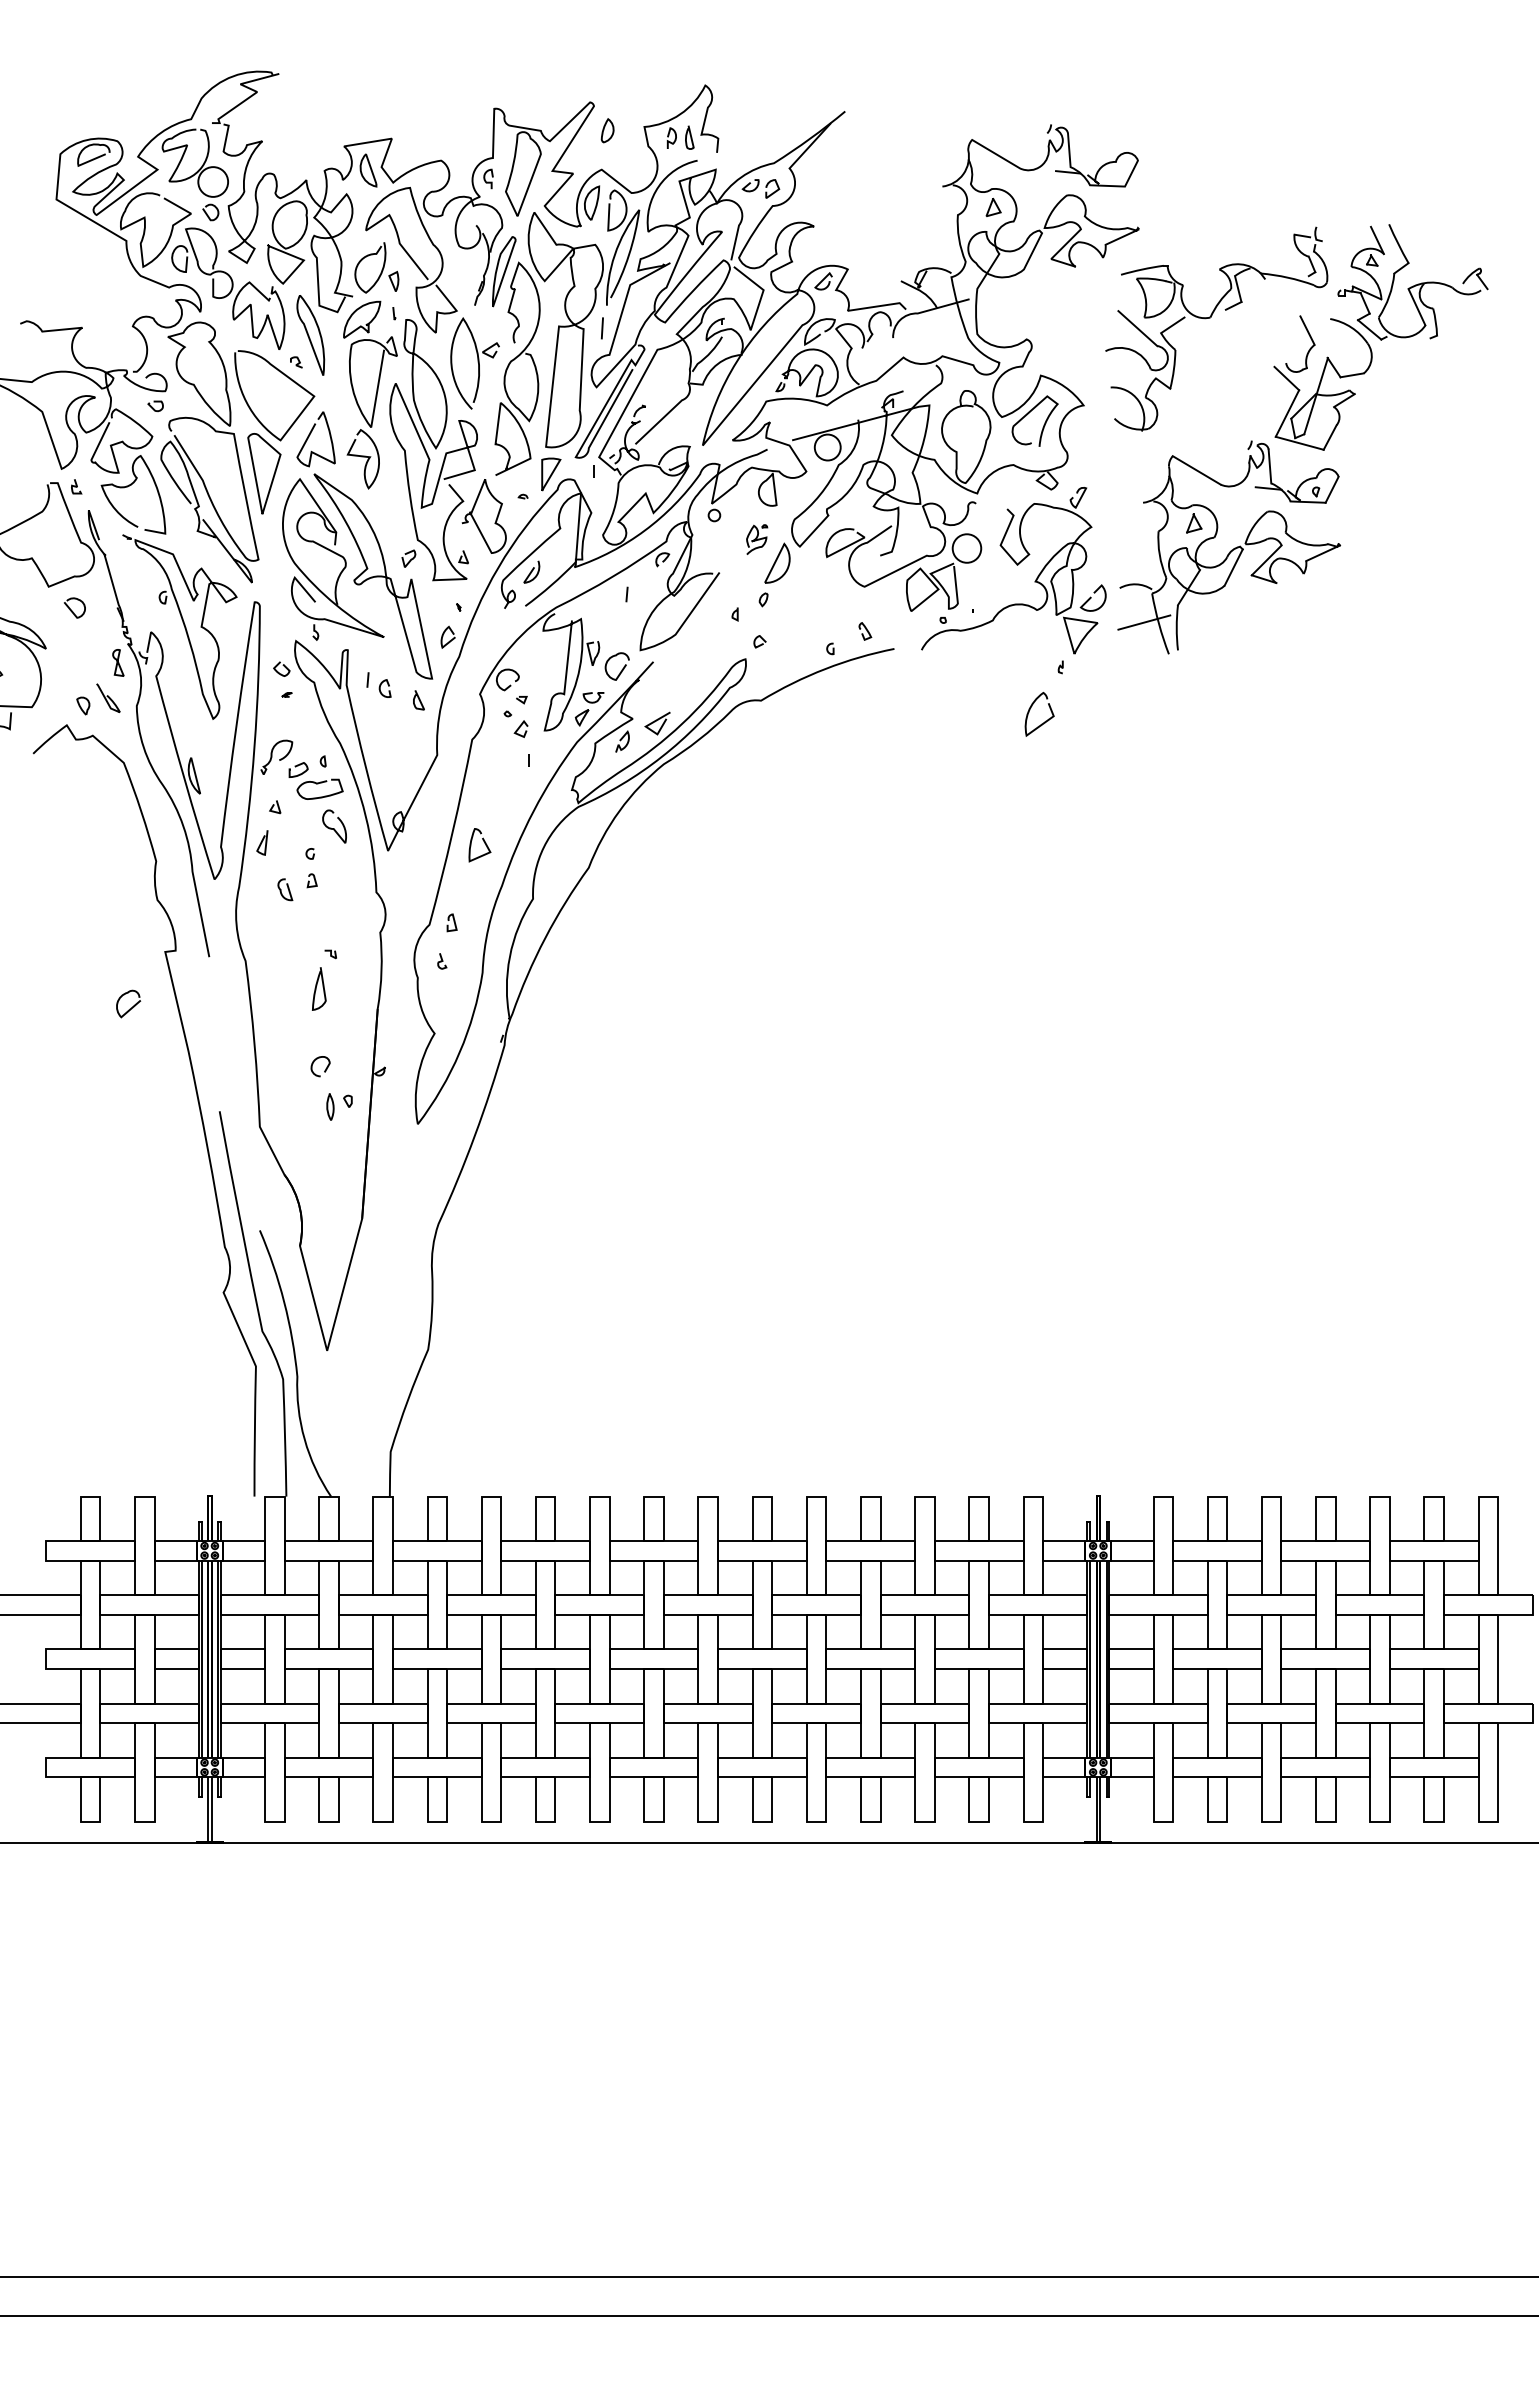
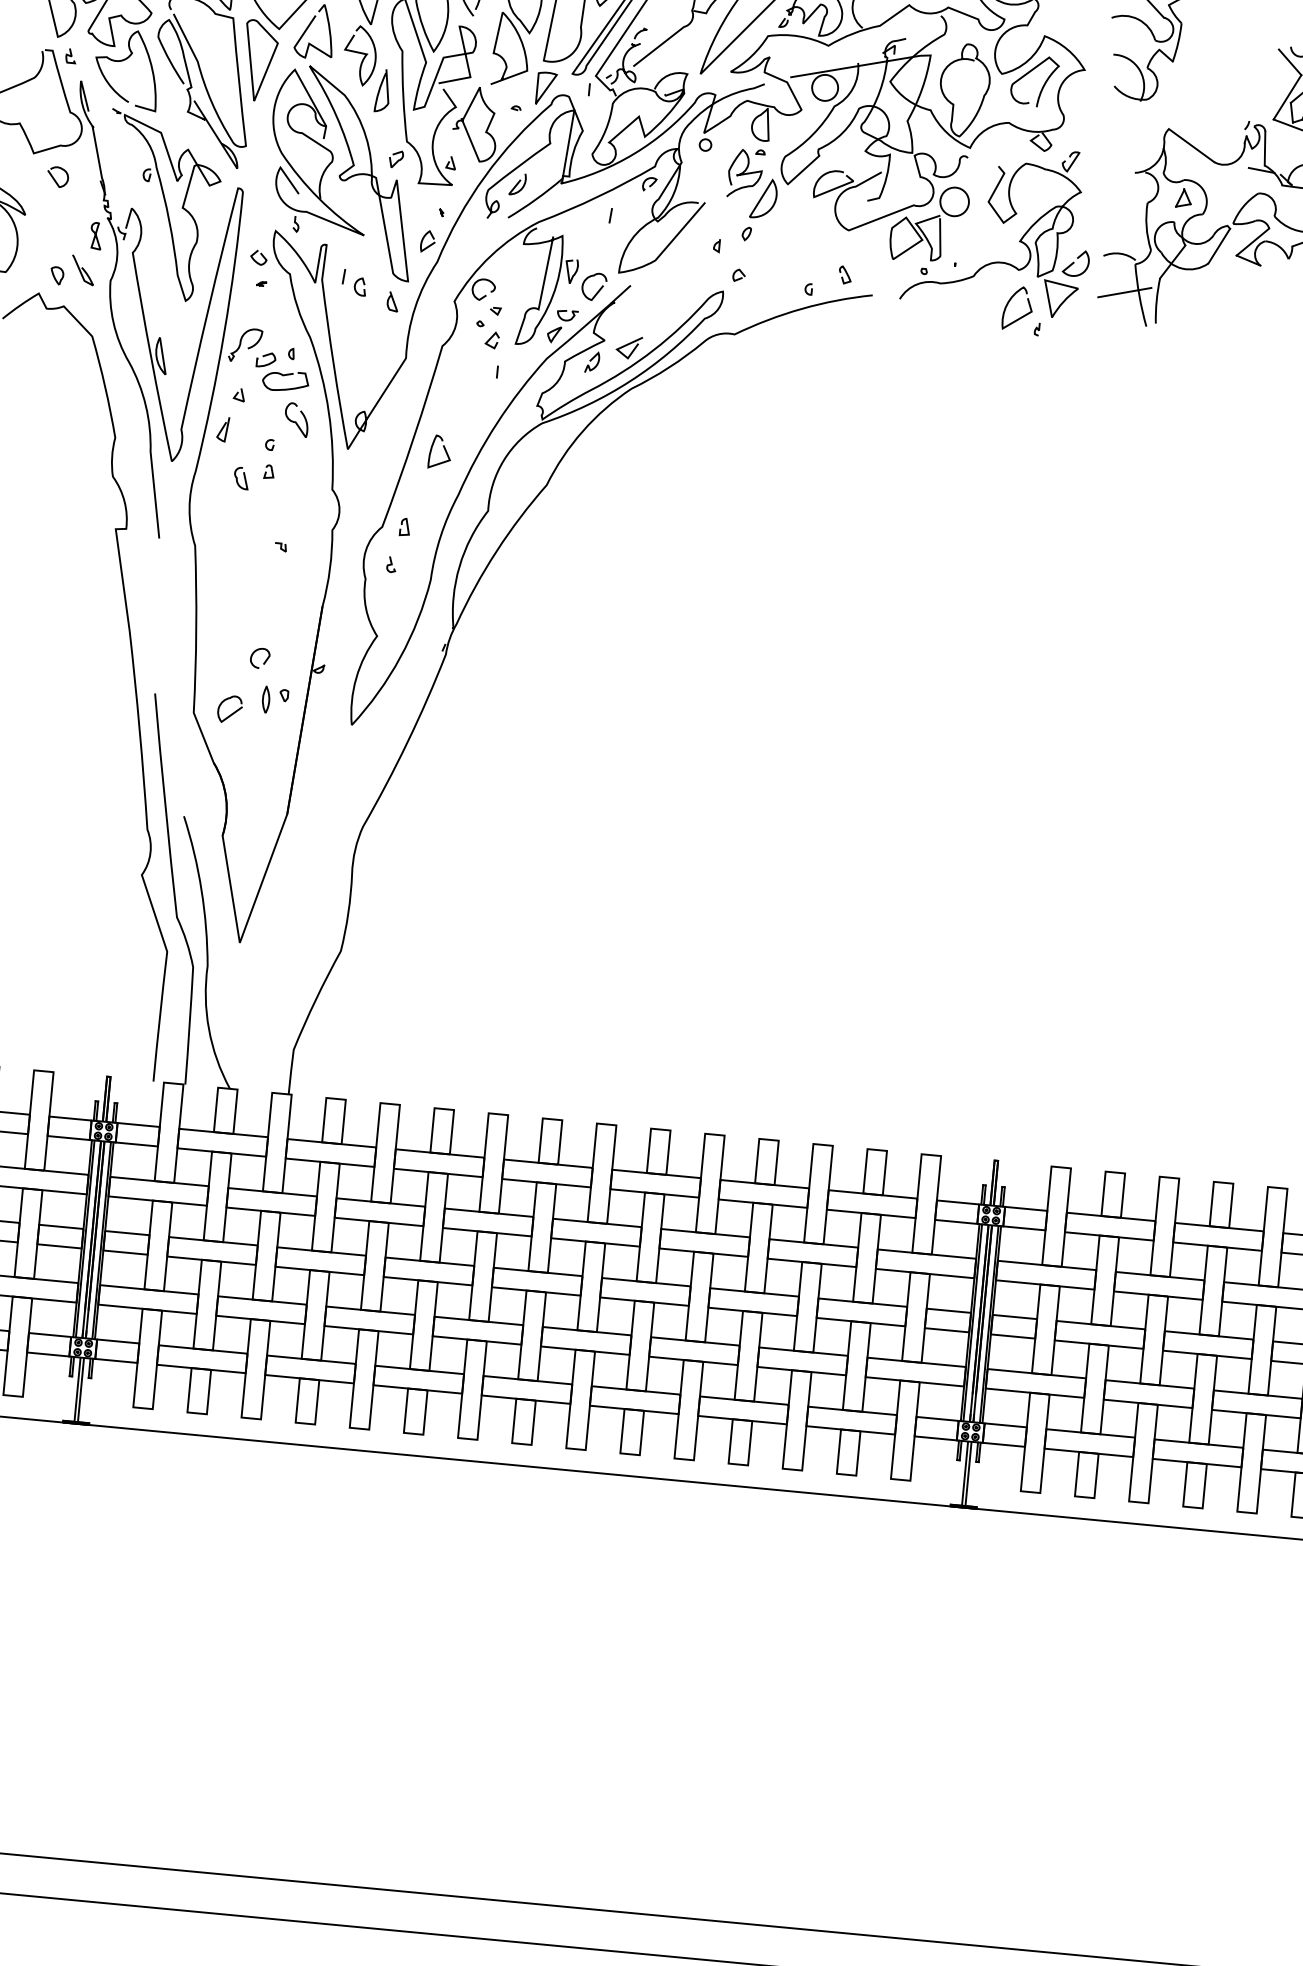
part: (756, 539) -> (745, 173), size x1.67
curve: (1045, 720) -> (1023, 315), moved
curve: (316, 988) -> (380, 90), moved
curve: (132, 1006) -> (233, 712), moved

